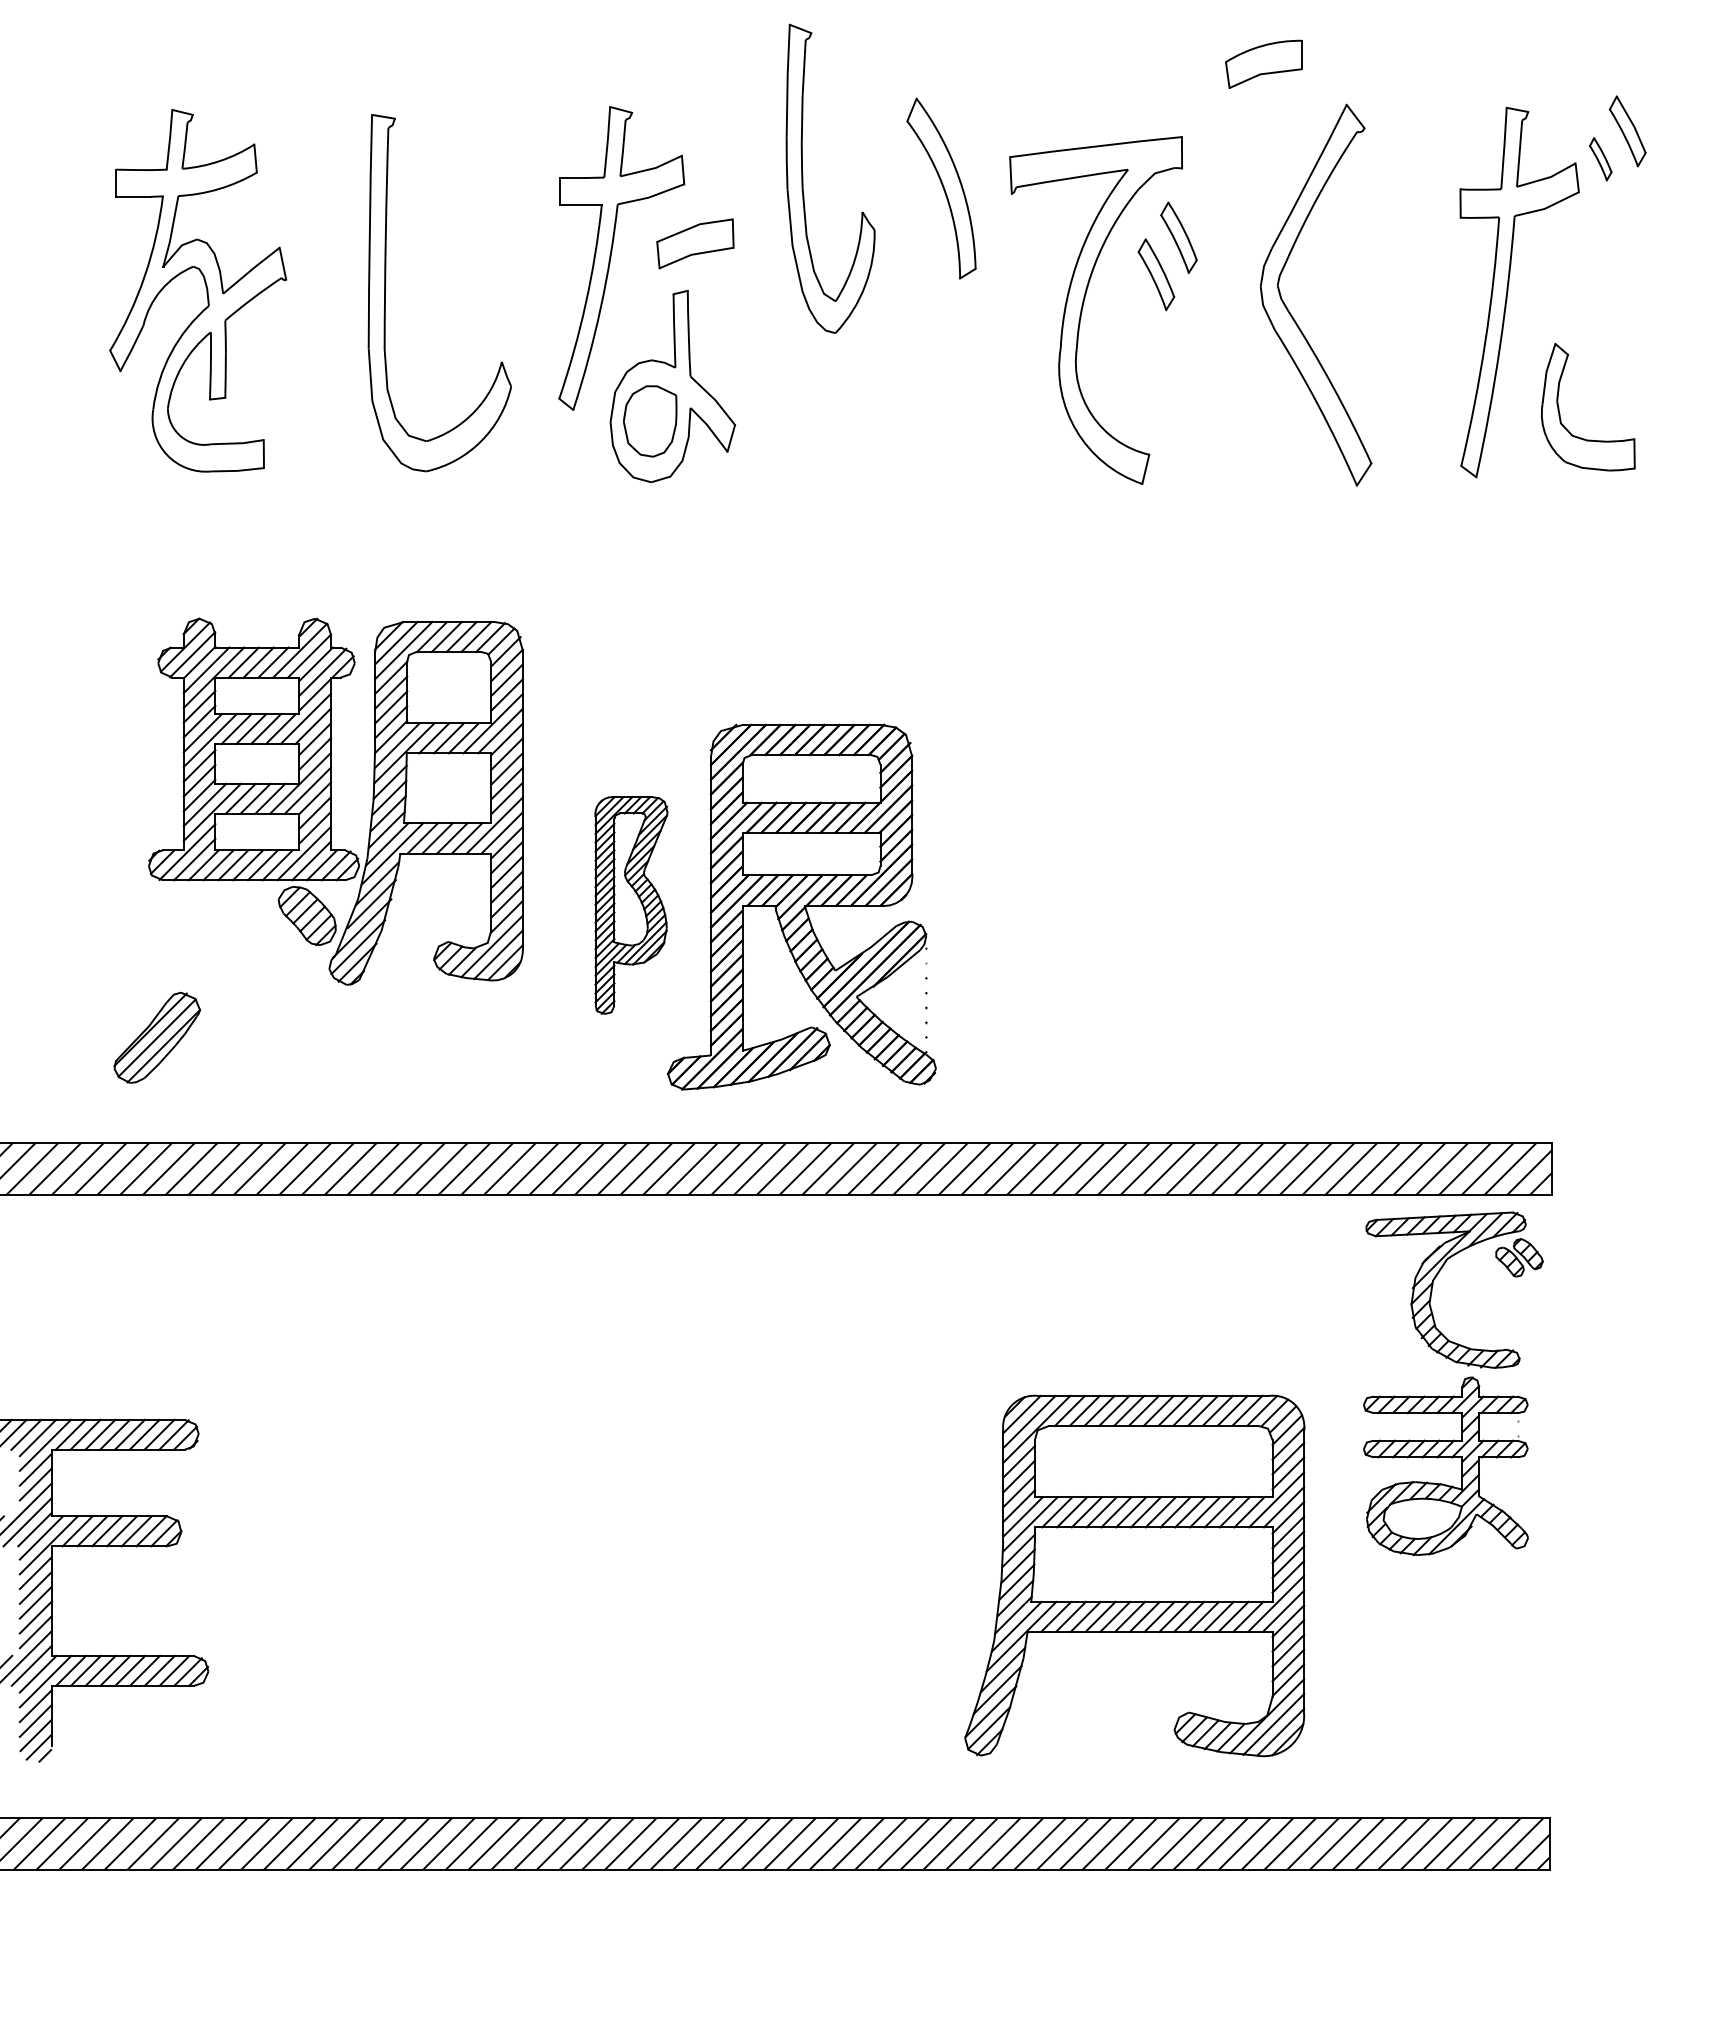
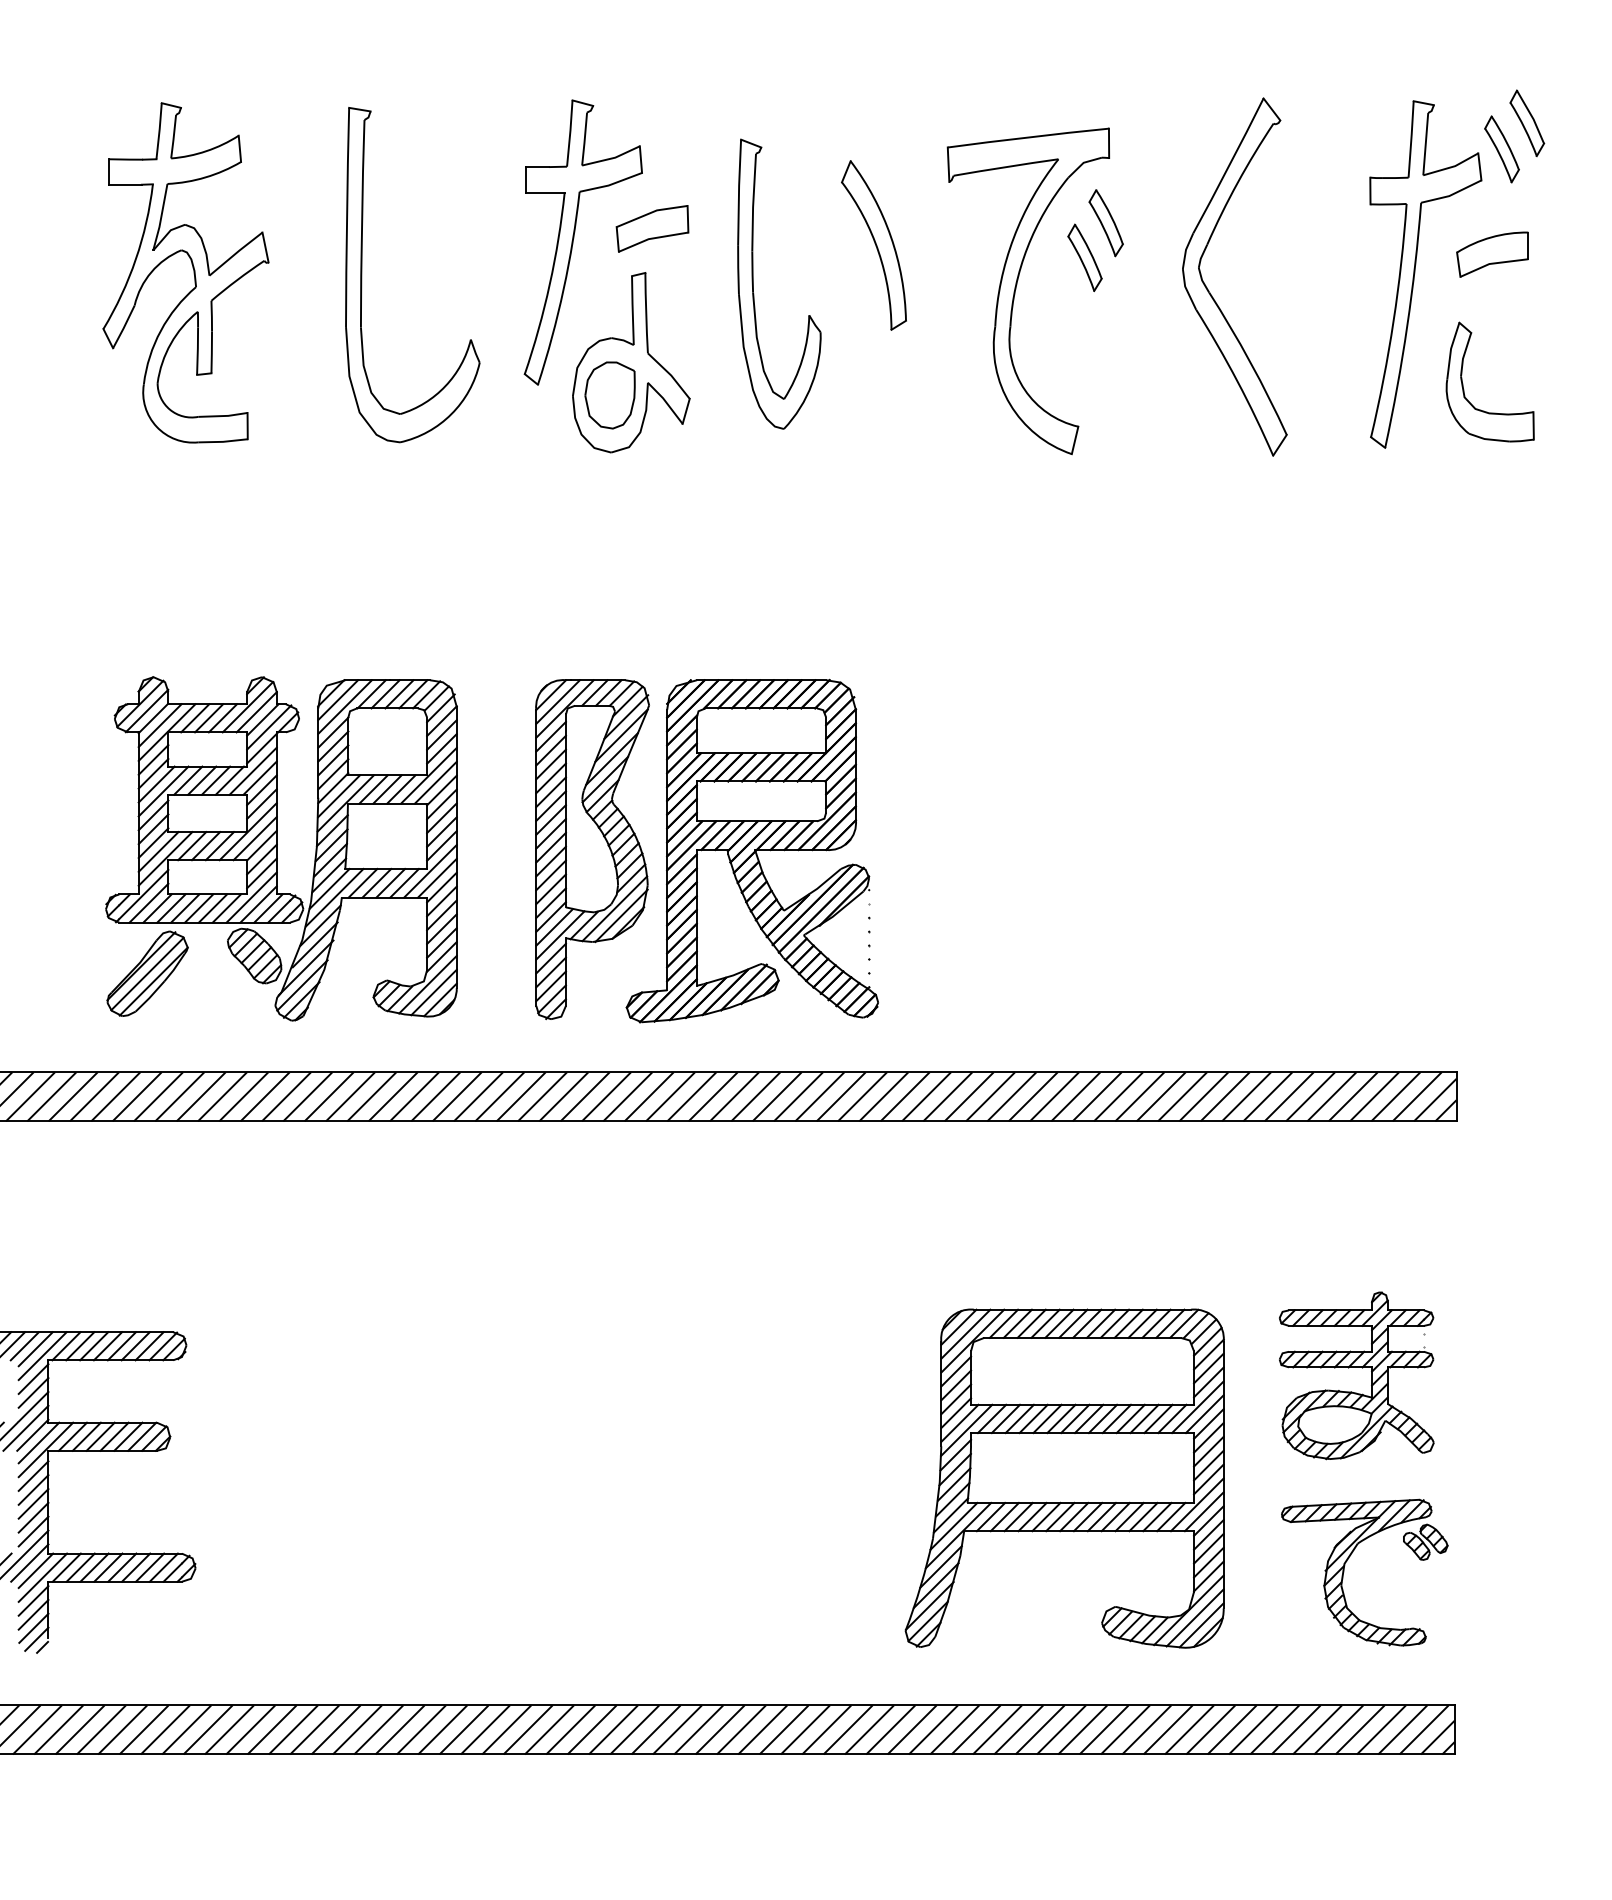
part: (1263, 63) -> (1492, 253), moved
part: (1600, 159) -> (1501, 149), size x1.67
part: (803, 178) -> (753, 283), moved
part: (941, 188) -> (874, 245), moved
part: (335, 801) -> (281, 848), moved
part: (631, 905) -> (592, 849), size x1.67
part: (1433, 1285) -> (1344, 1568), moved

